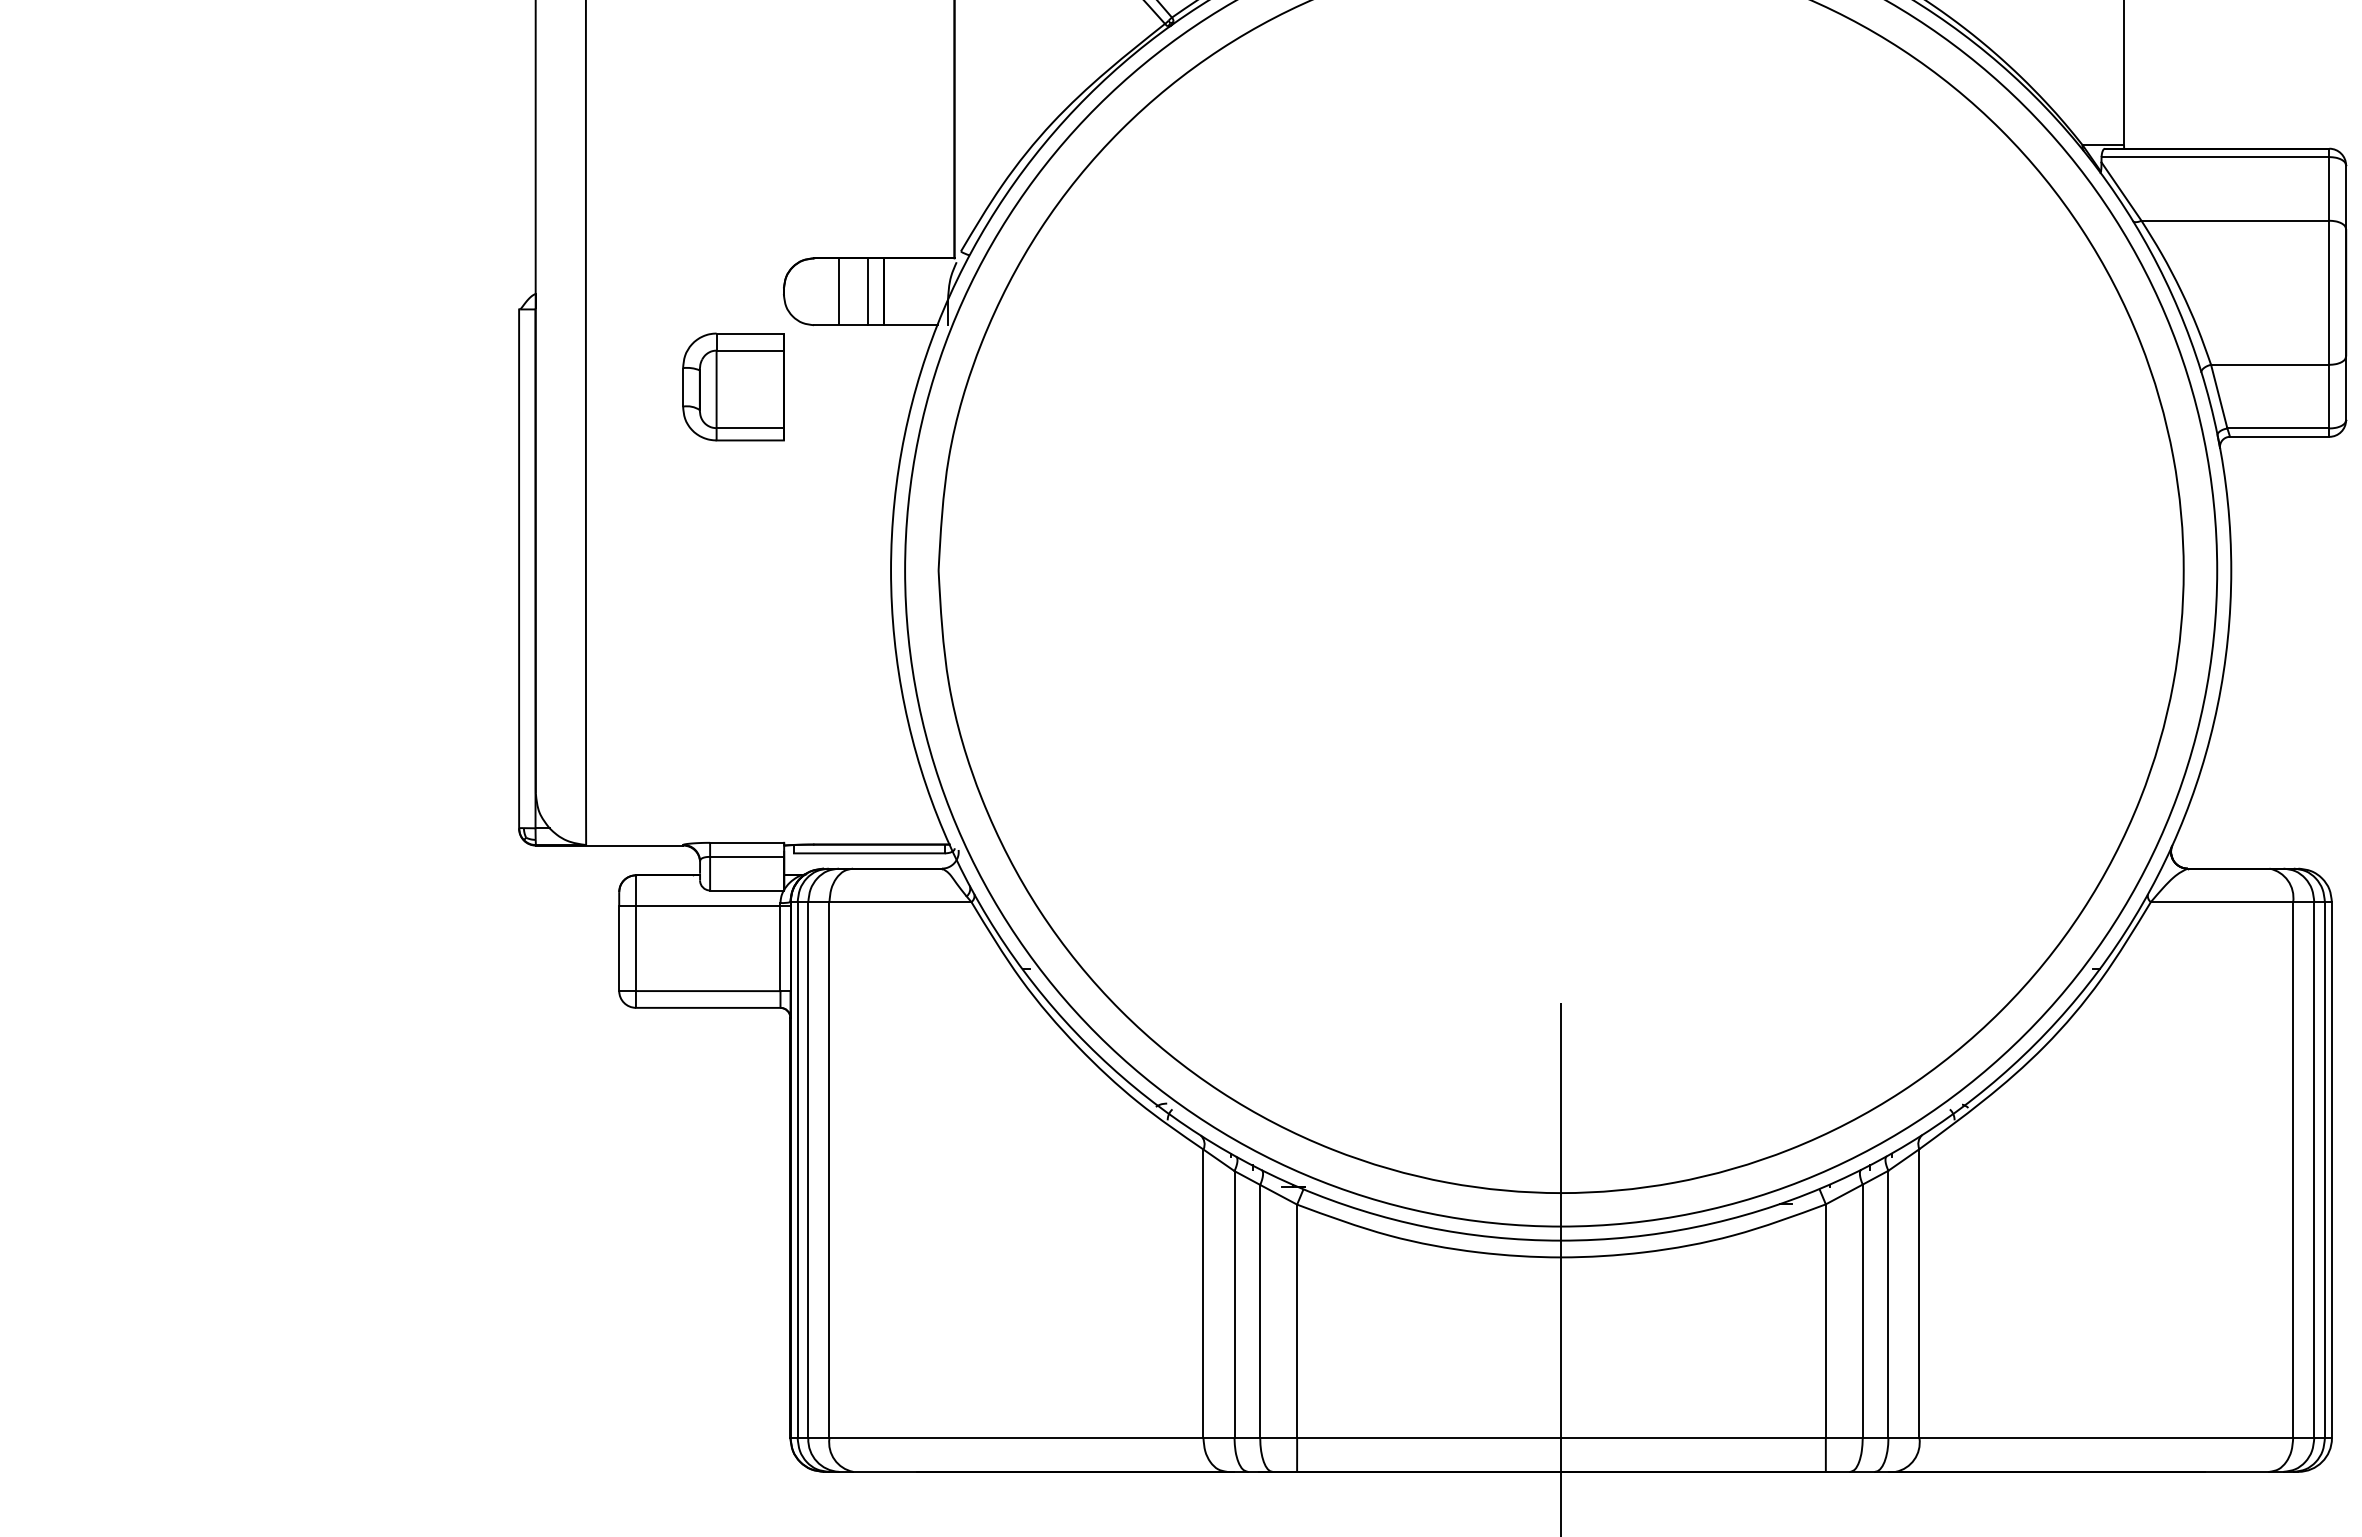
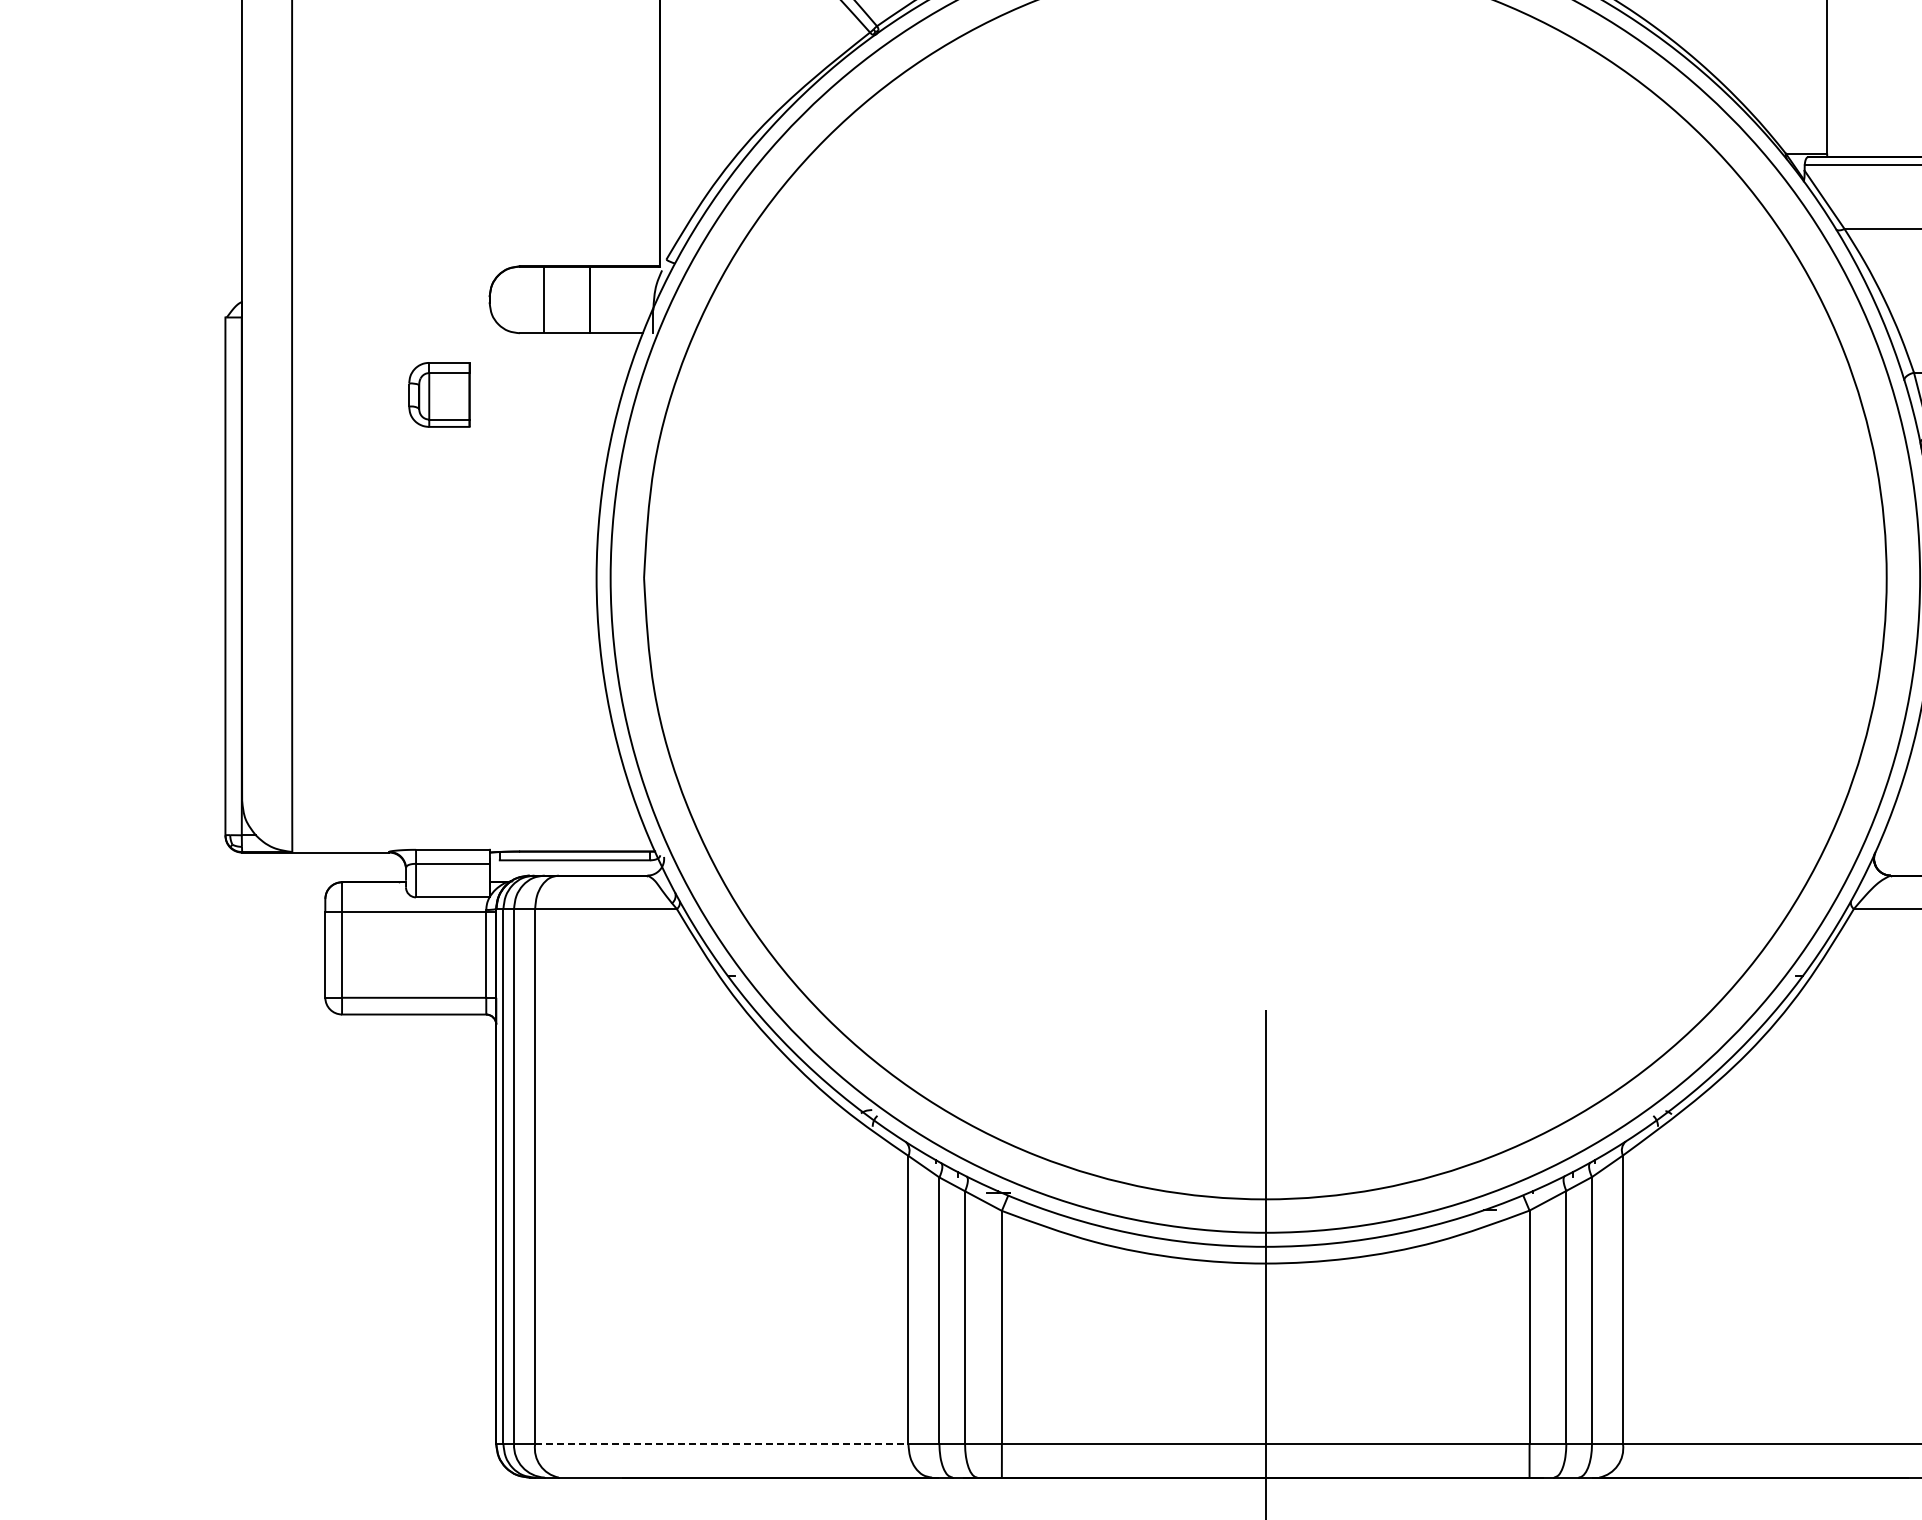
line: (867, 291) -> (573, 299), removed
part: (733, 386) -> (439, 394), size x0.6
line: (1016, 1438) -> (721, 1444), solid -> dashed

